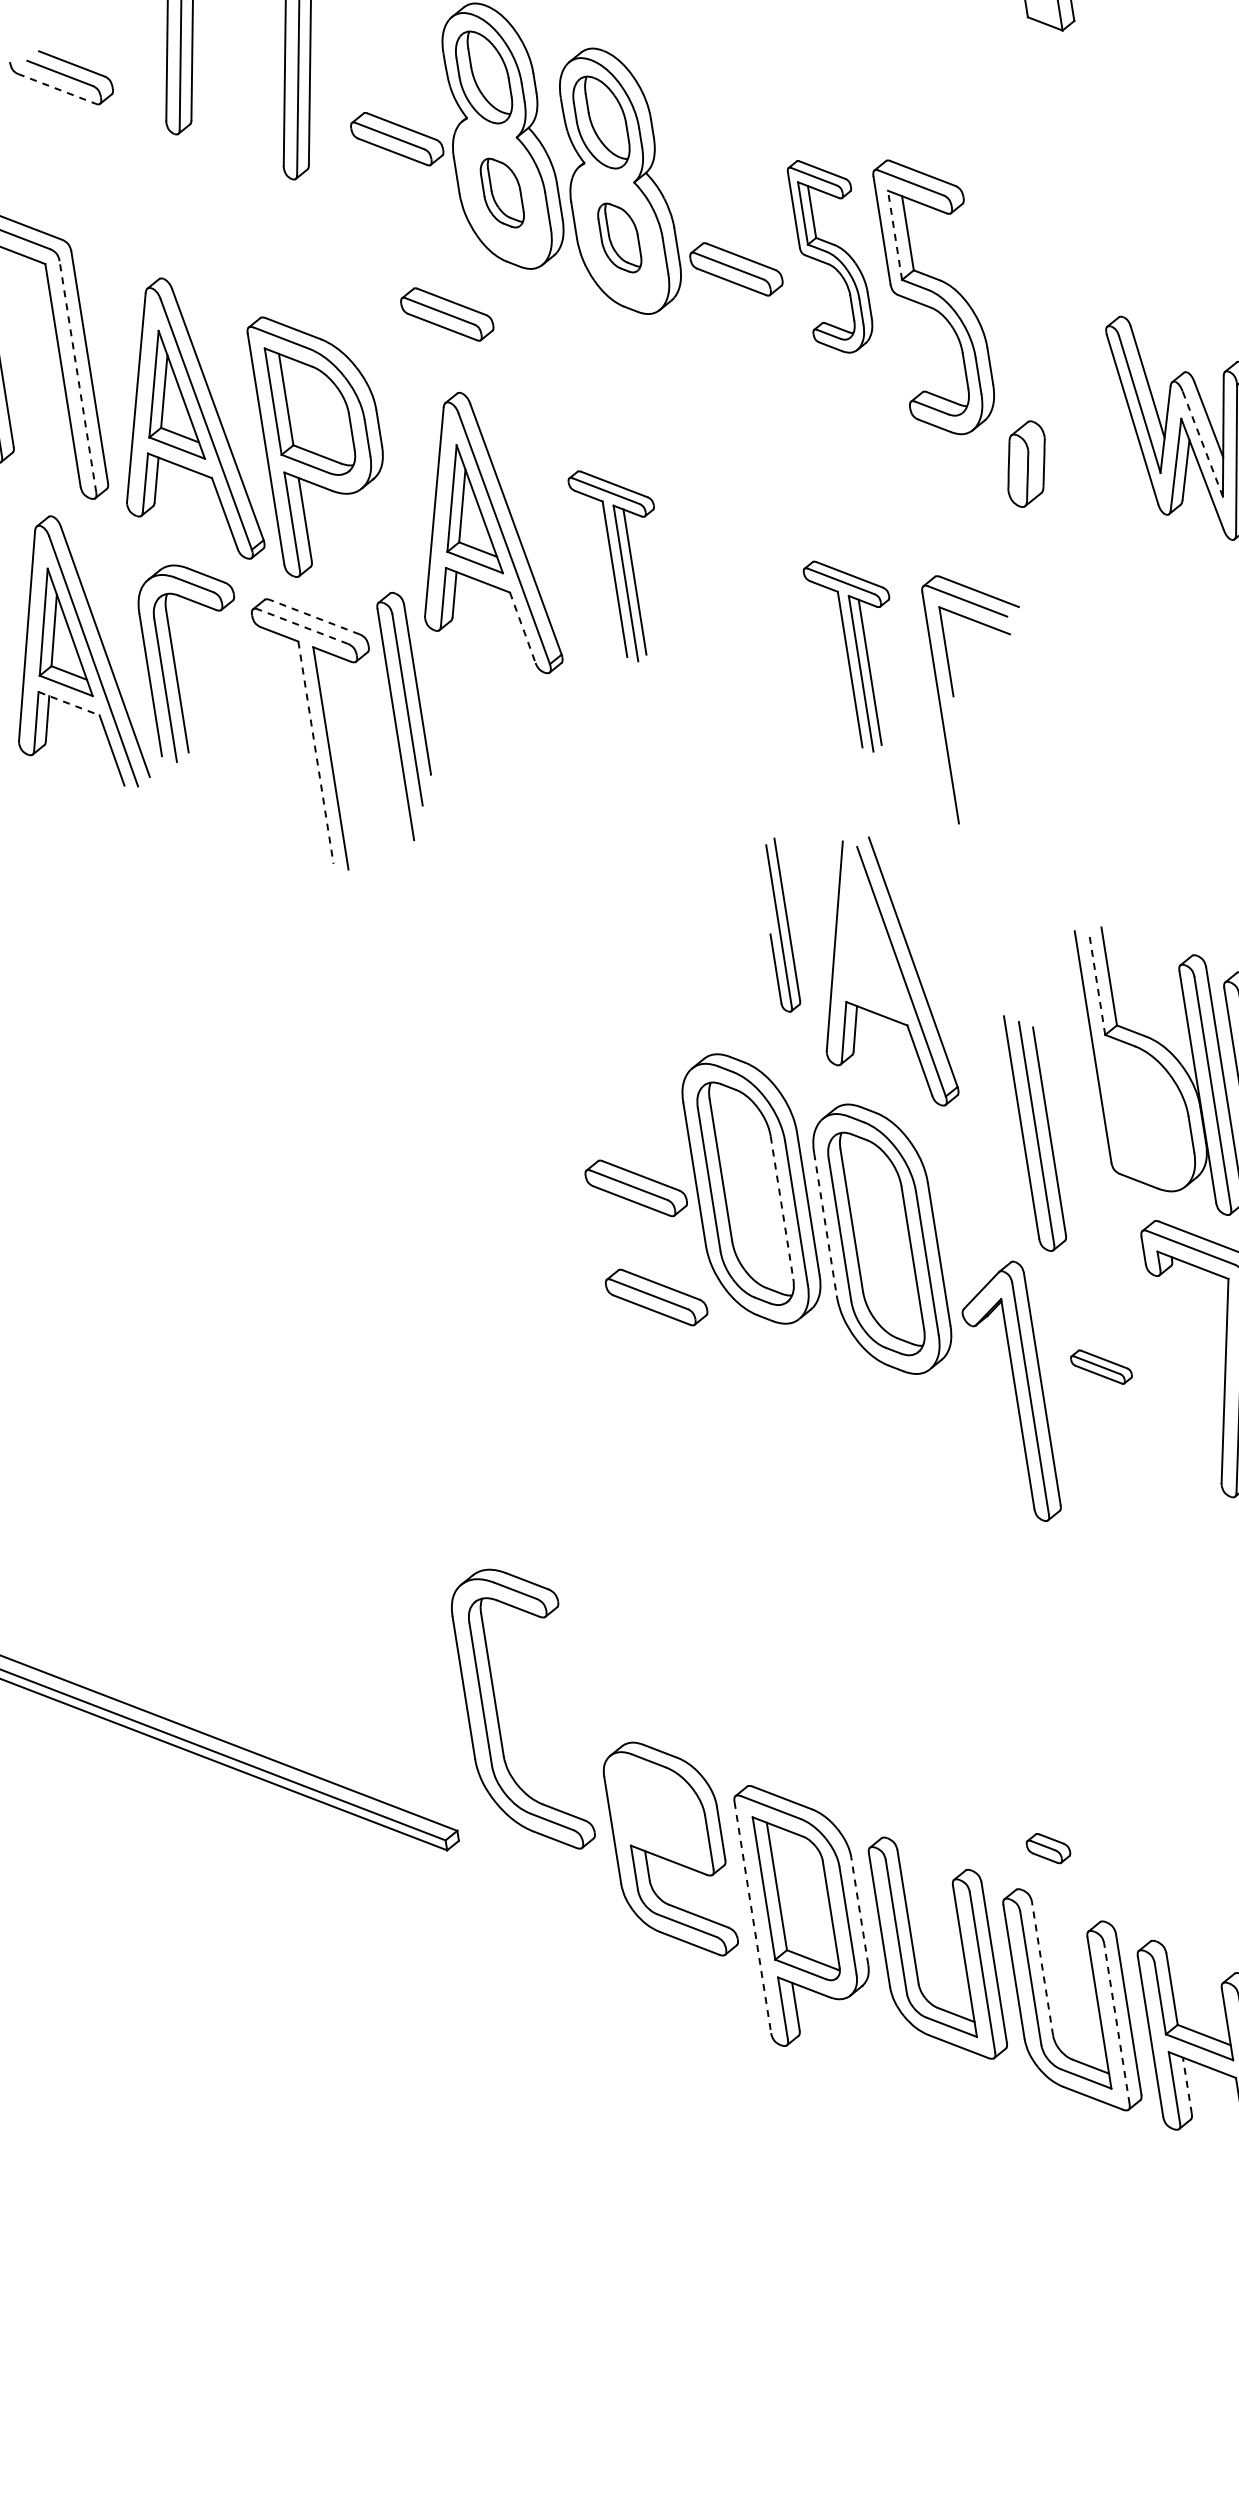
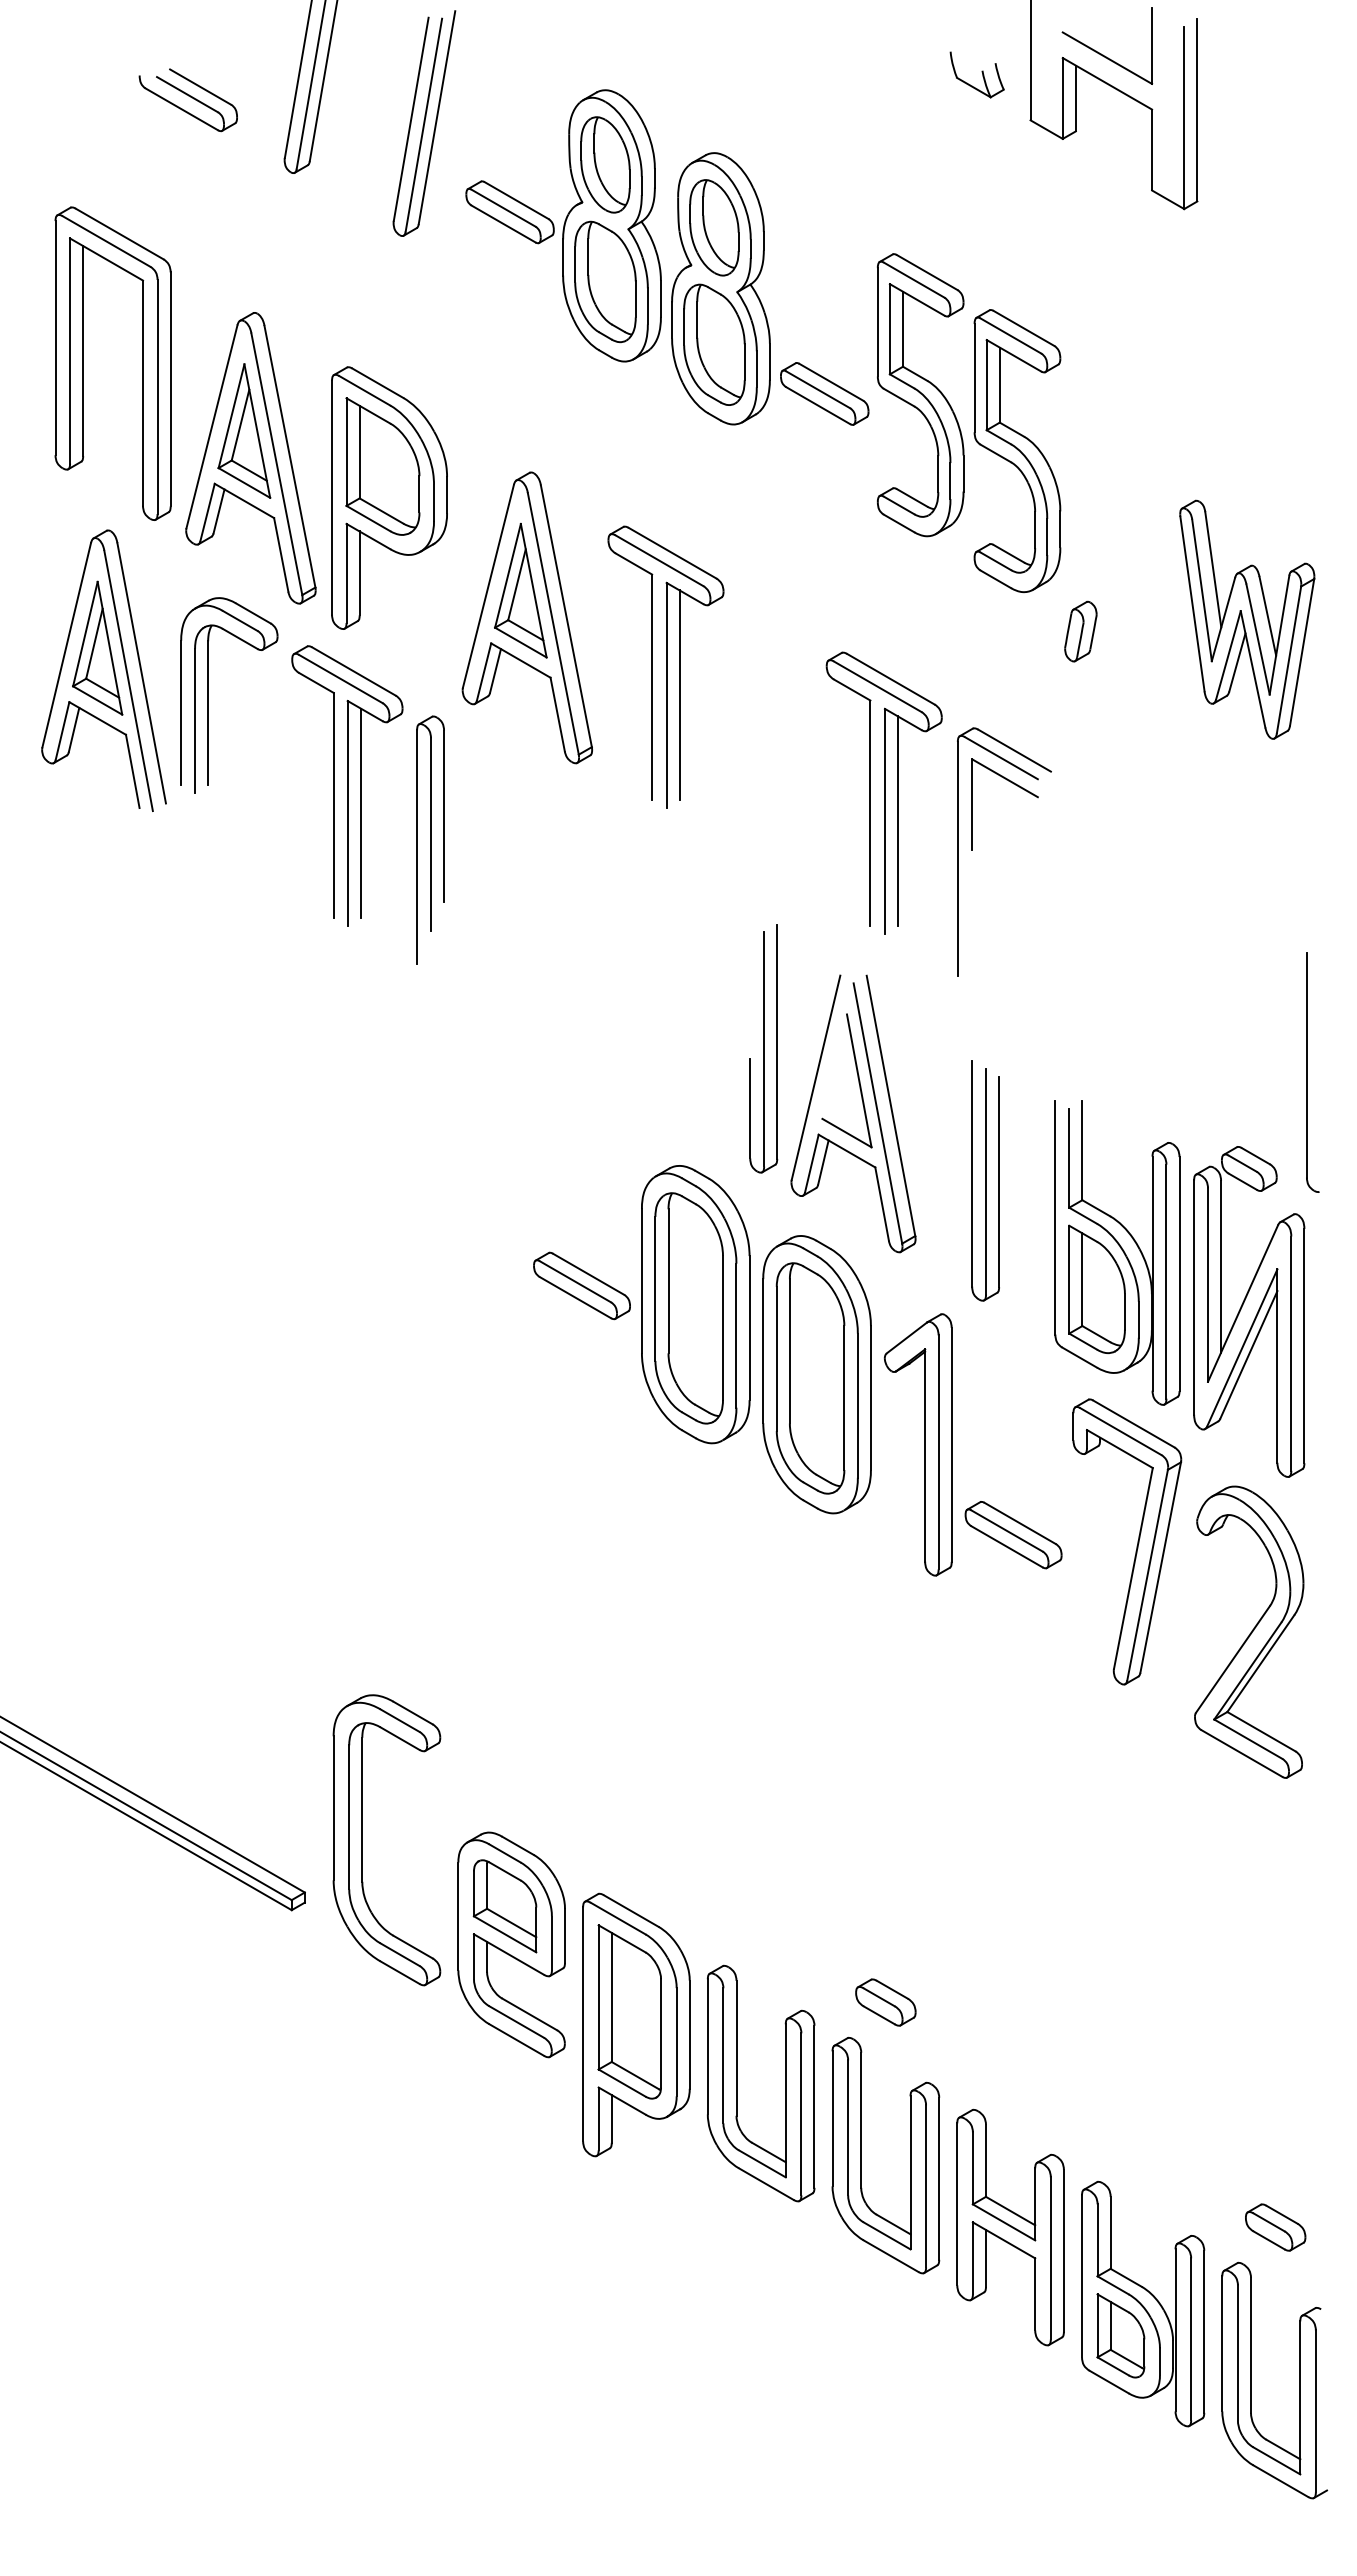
line: (56, 89) -> (181, 109), dashed -> solid
part: (502, 192) -> (605, 281), size x1.67
line: (894, 234) -> (986, 384), dashed -> solid
part: (619, 237) -> (714, 344), size x1.67
part: (831, 255) -> (920, 395), size x1.43
part: (446, 314) -> (531, 393), removed
line: (77, 376) -> (157, 396), dashed -> solid
line: (1202, 444) -> (1257, 639), dashed -> solid
part: (1026, 464) -> (1080, 631), size x0.71
part: (621, 563) -> (665, 666), size x1.43
line: (314, 617) -> (353, 671), dashed -> solid
line: (302, 626) -> (340, 678), dashed -> solid
line: (522, 628) -> (557, 715), dashed -> solid
part: (856, 653) -> (883, 792), size x1.43
line: (68, 703) -> (97, 718), dashed -> solid
part: (407, 714) -> (430, 839), moved
line: (315, 752) -> (333, 805), dashed -> solid
line: (343, 756) -> (360, 813), added
part: (778, 925) -> (763, 1048), size x1.43
part: (875, 940) -> (857, 1078), added
line: (1097, 986) -> (1069, 1158), dashed -> solid
part: (1144, 1110) -> (1096, 1288), added
part: (1035, 1131) -> (985, 1180), moved
line: (781, 1208) -> (722, 1328), dashed -> solid
line: (825, 1224) -> (763, 1351), dashed -> solid
part: (655, 1297) -> (584, 1396), removed
part: (1101, 1367) -> (1013, 1535), size x1.67
part: (1015, 1393) -> (924, 1444), moved
part: (497, 1715) -> (362, 1840), moved
part: (656, 1813) -> (504, 1906), added
part: (1048, 1848) -> (885, 2002), size x1.43
line: (859, 1910) -> (689, 2034), dashed -> solid
line: (753, 1917) -> (583, 2024), dashed -> solid
line: (1042, 1968) -> (861, 2120), dashed -> solid
line: (1117, 2022) -> (926, 2185), dashed -> solid
line: (1186, 2084) -> (985, 2257), dashed -> solid

